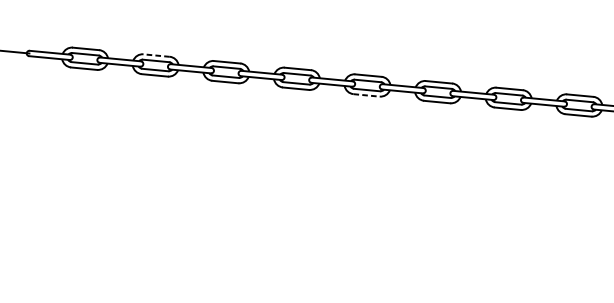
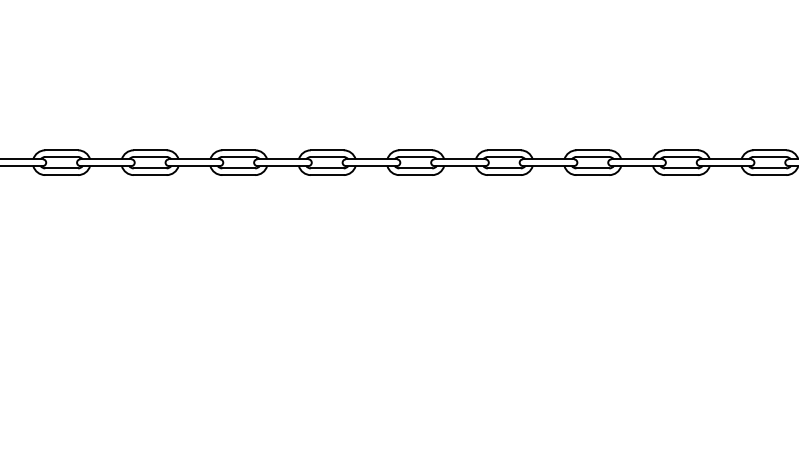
line: (156, 55) -> (149, 150), dashed -> solid
line: (367, 95) -> (416, 175), dashed -> solid

